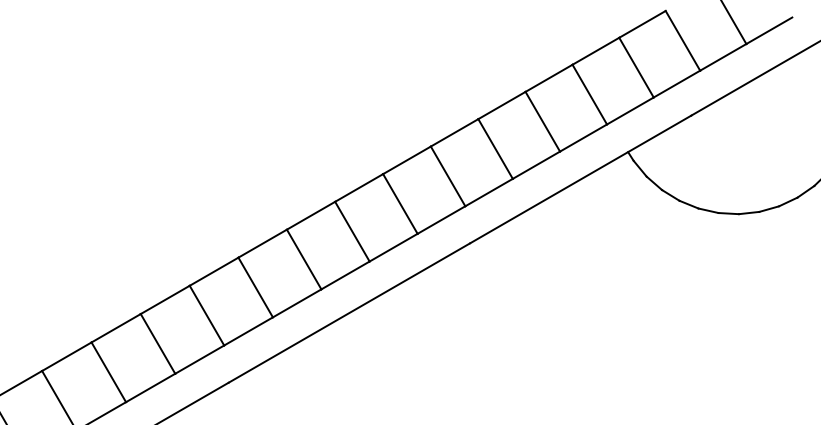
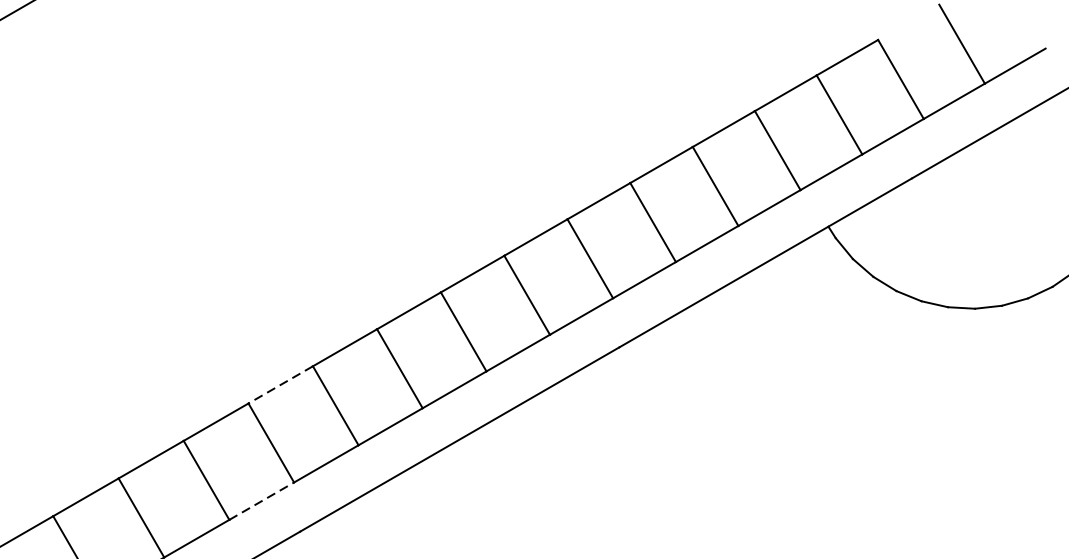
line: (213, 271) -> (279, 384), solid -> dashed
line: (200, 359) -> (262, 501), solid -> dashed

